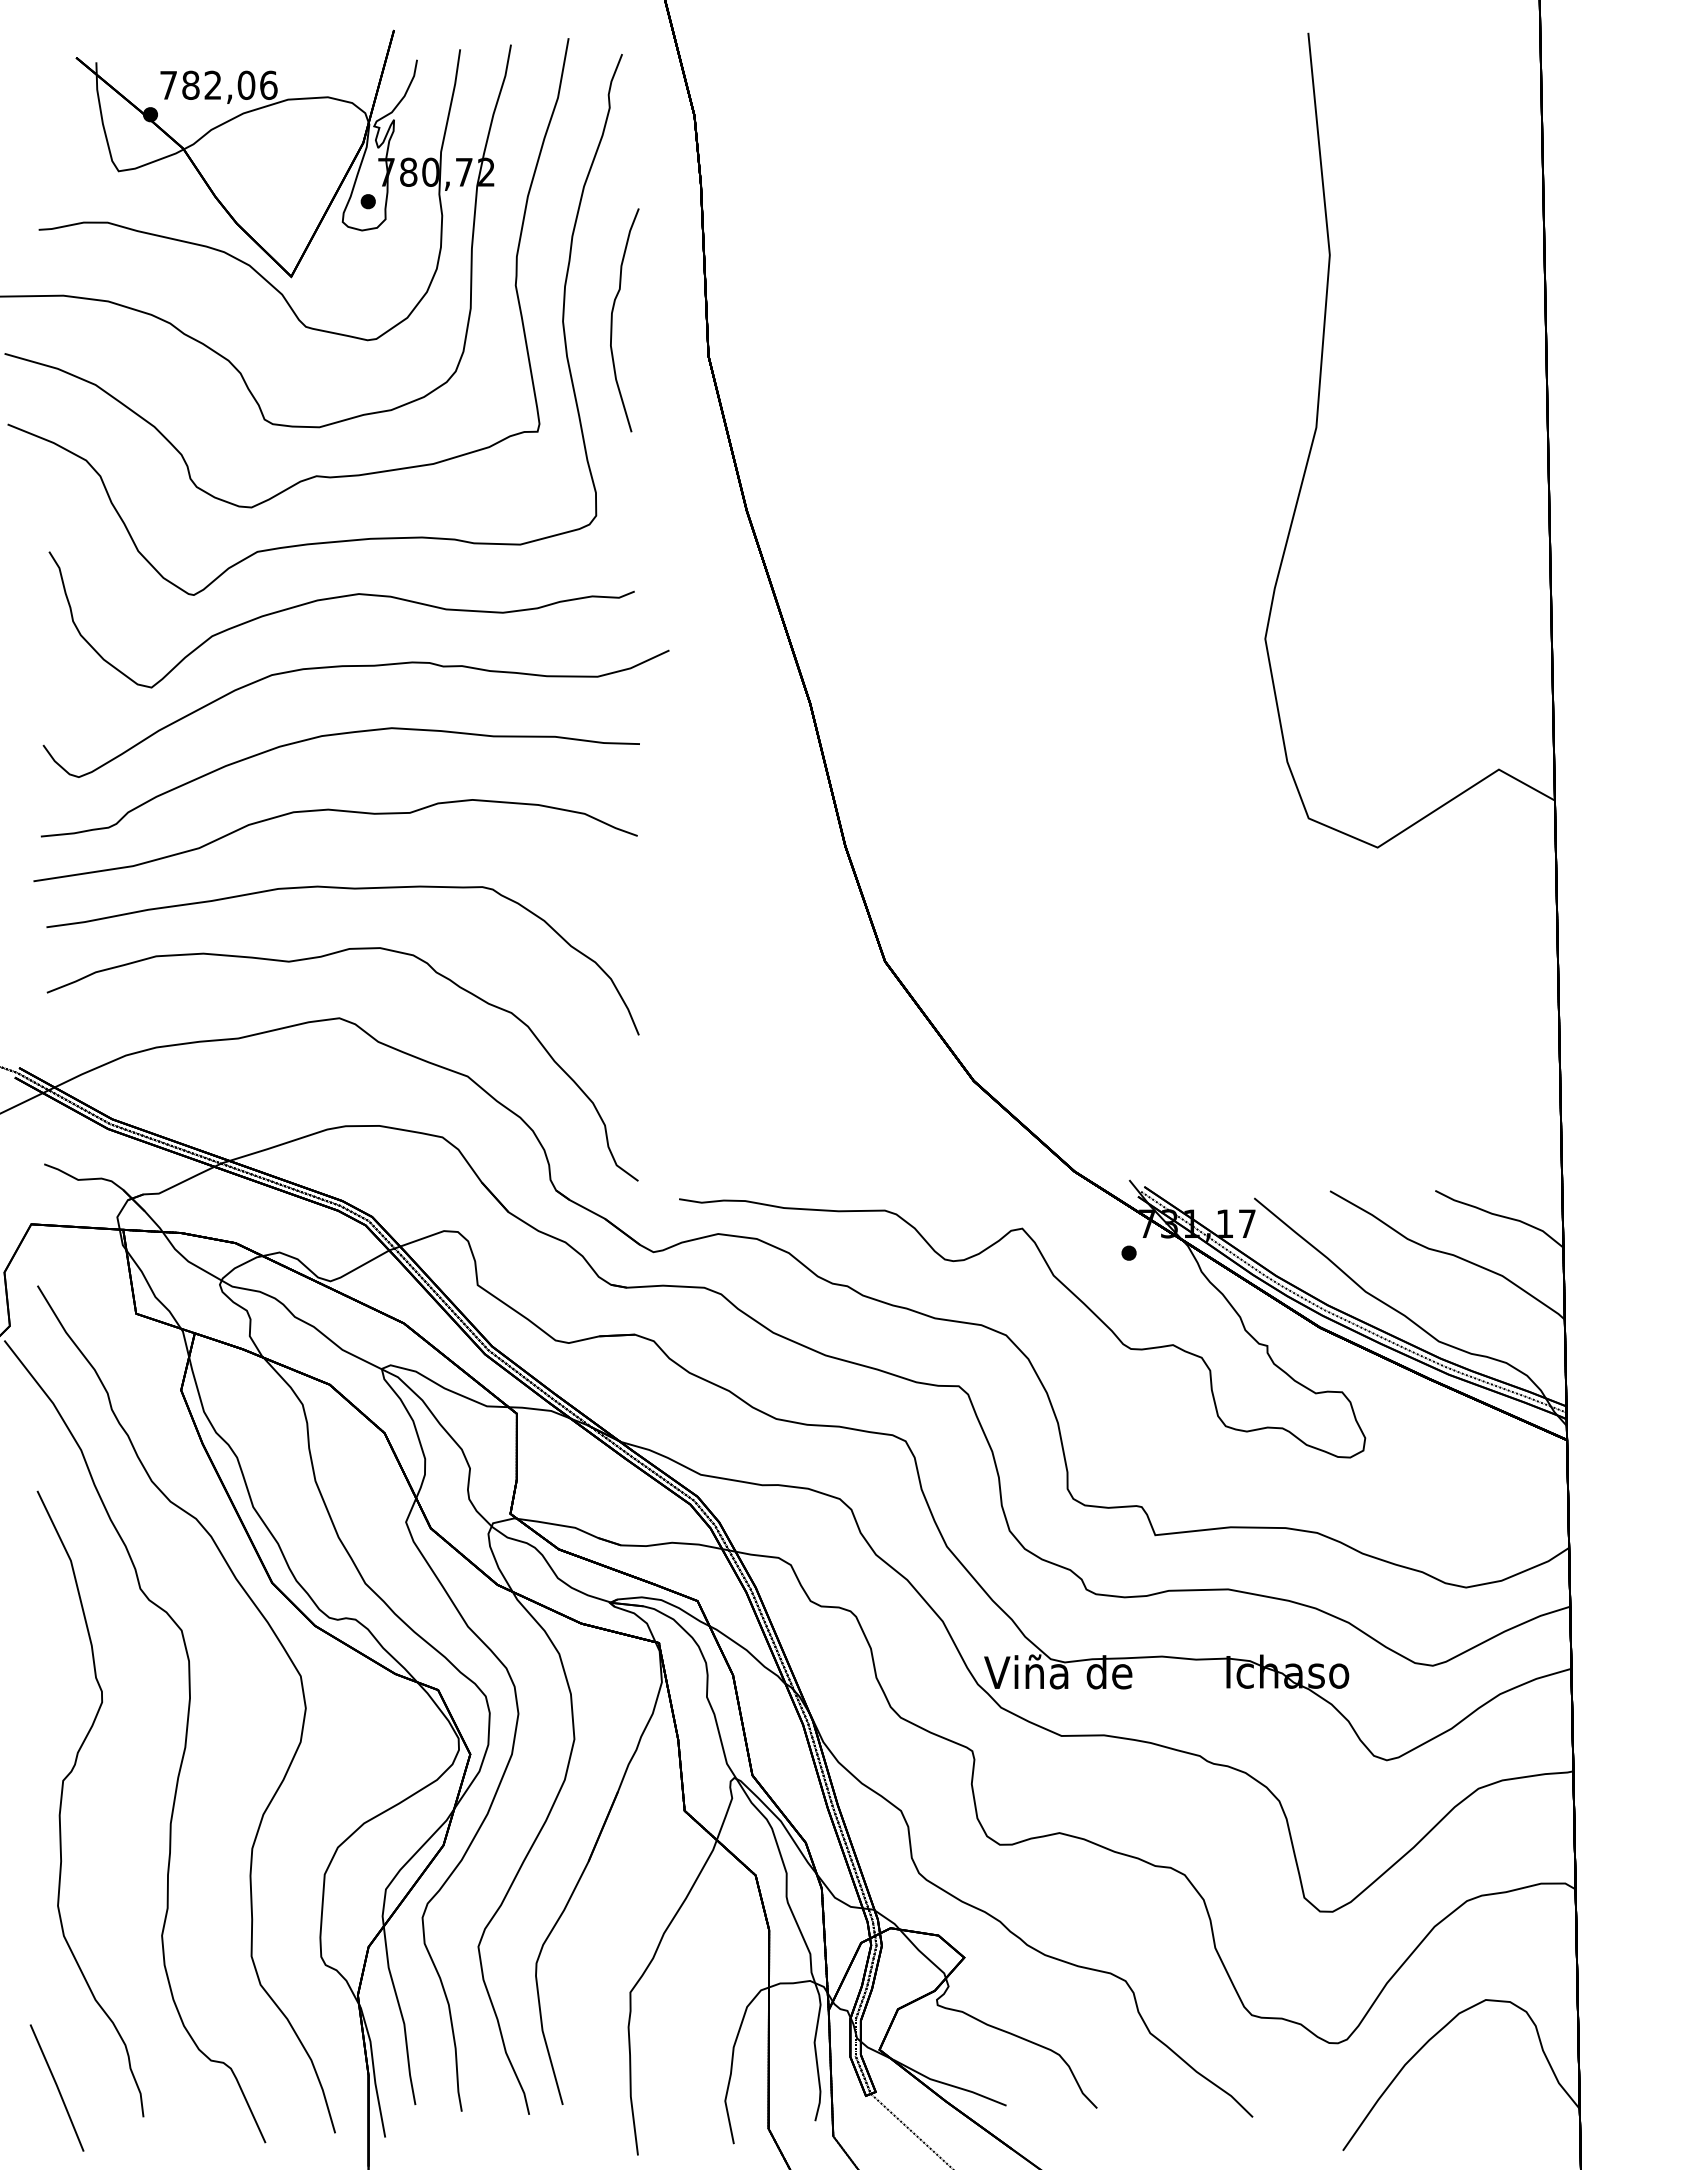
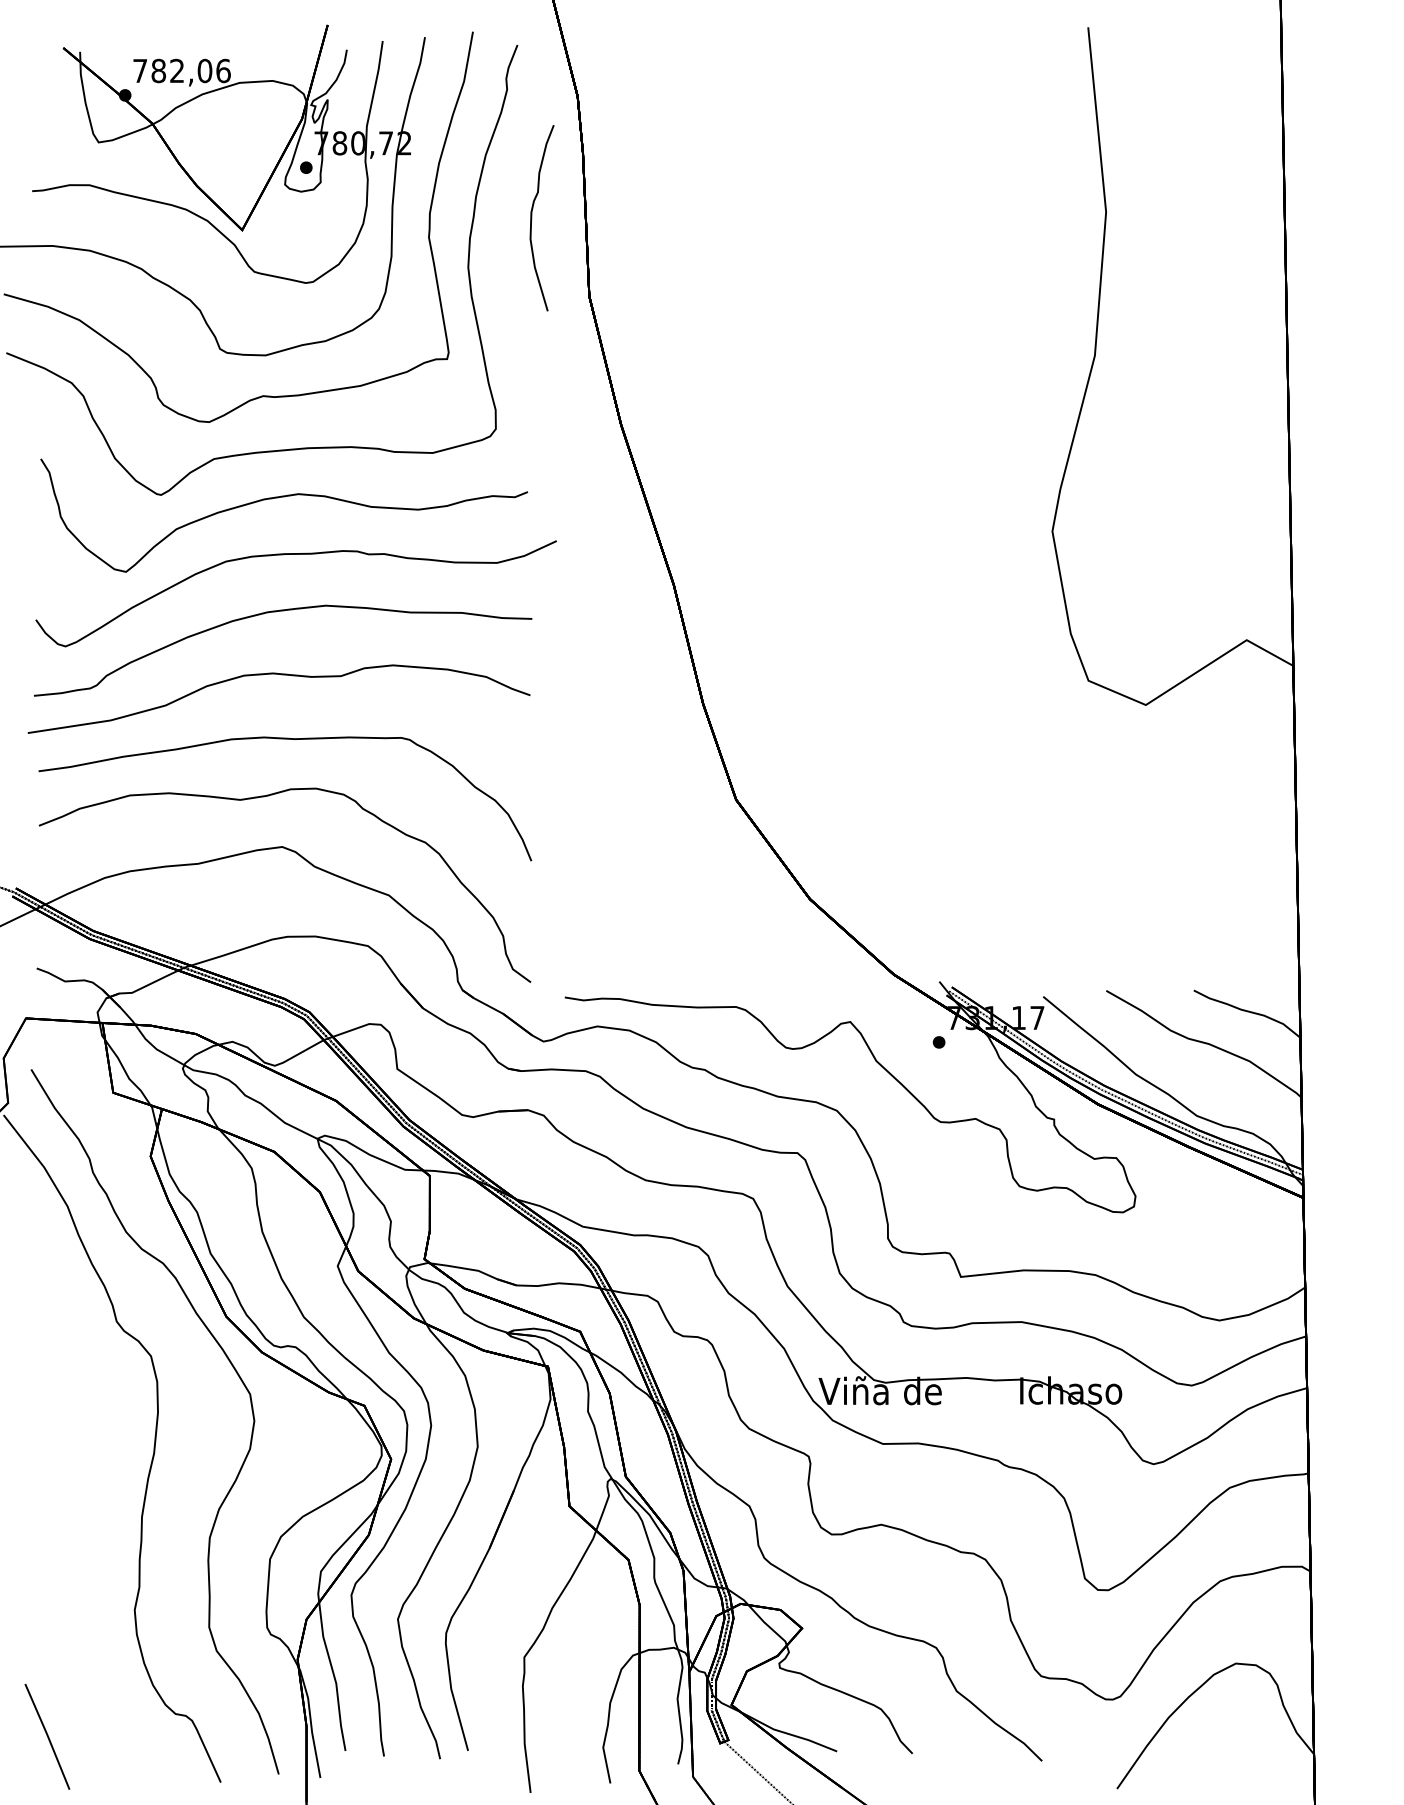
curve: (612, 320) -> (531, 218), moved
curve: (62, 1800) -> (51, 1497), removed

